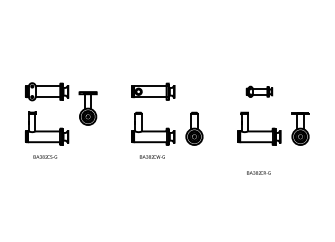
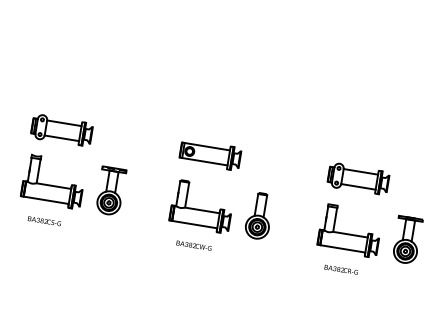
part: (259, 91) -> (358, 178), size x1.67
part: (87, 108) -> (109, 191), moved
text: (258, 172) -> (340, 269), moved

